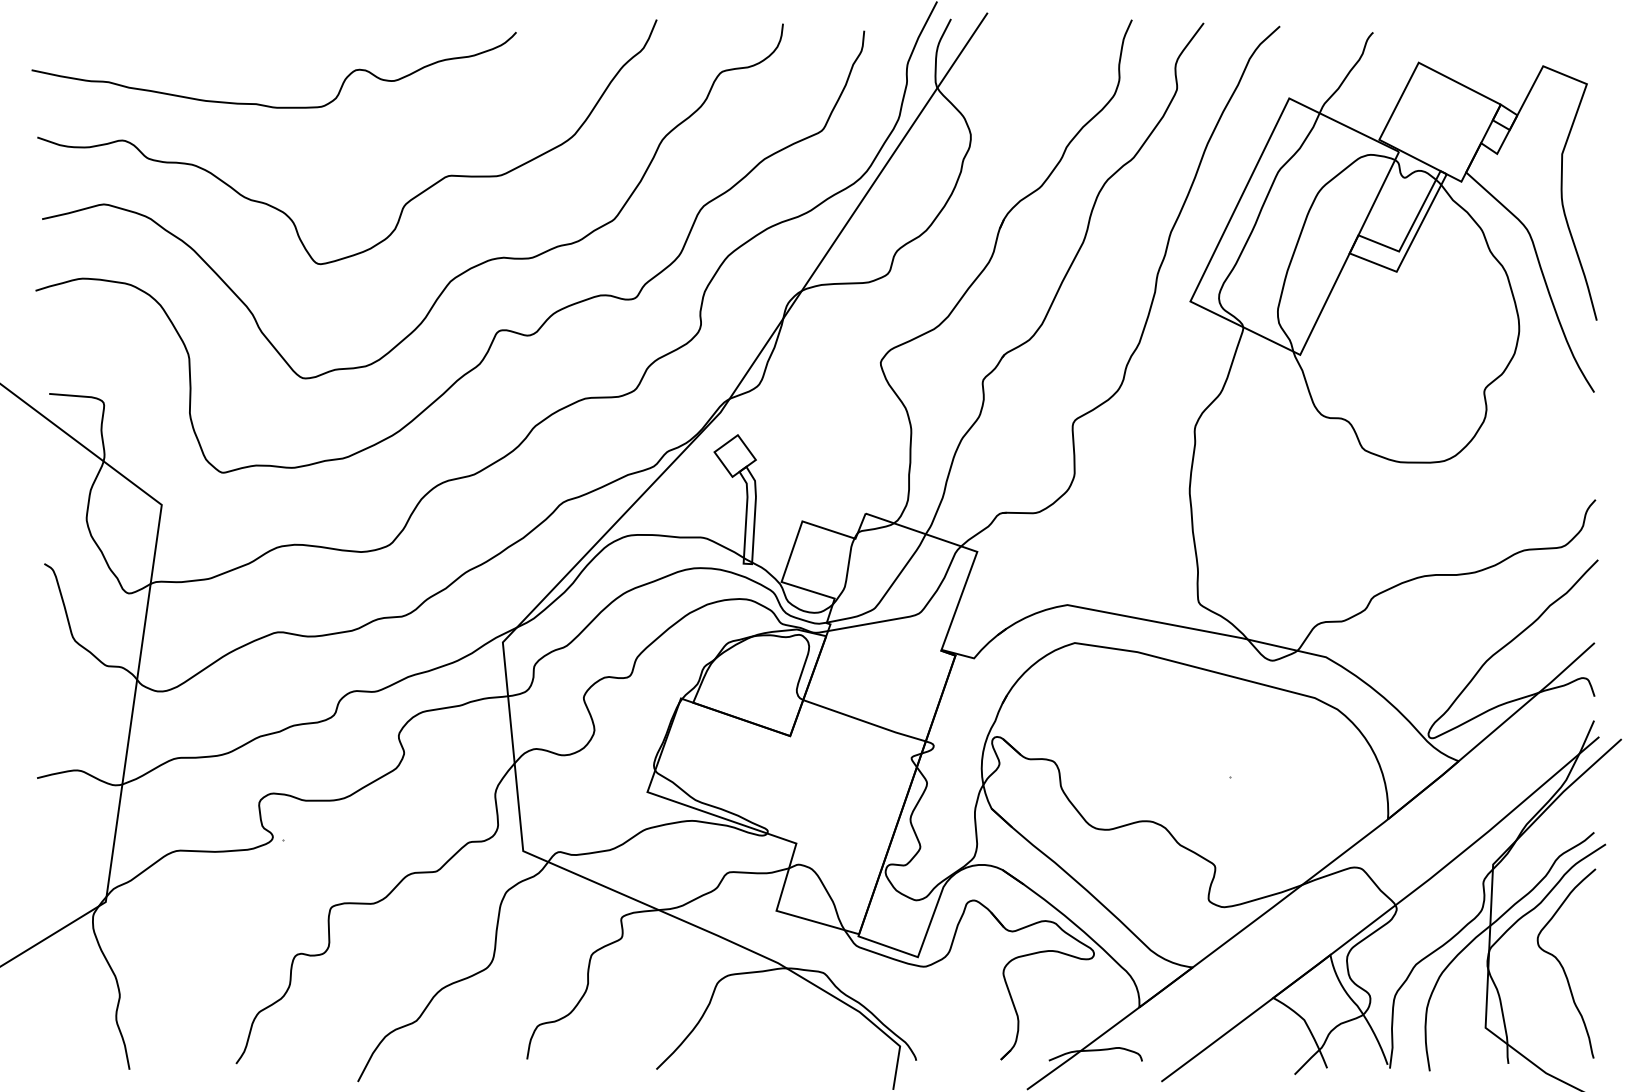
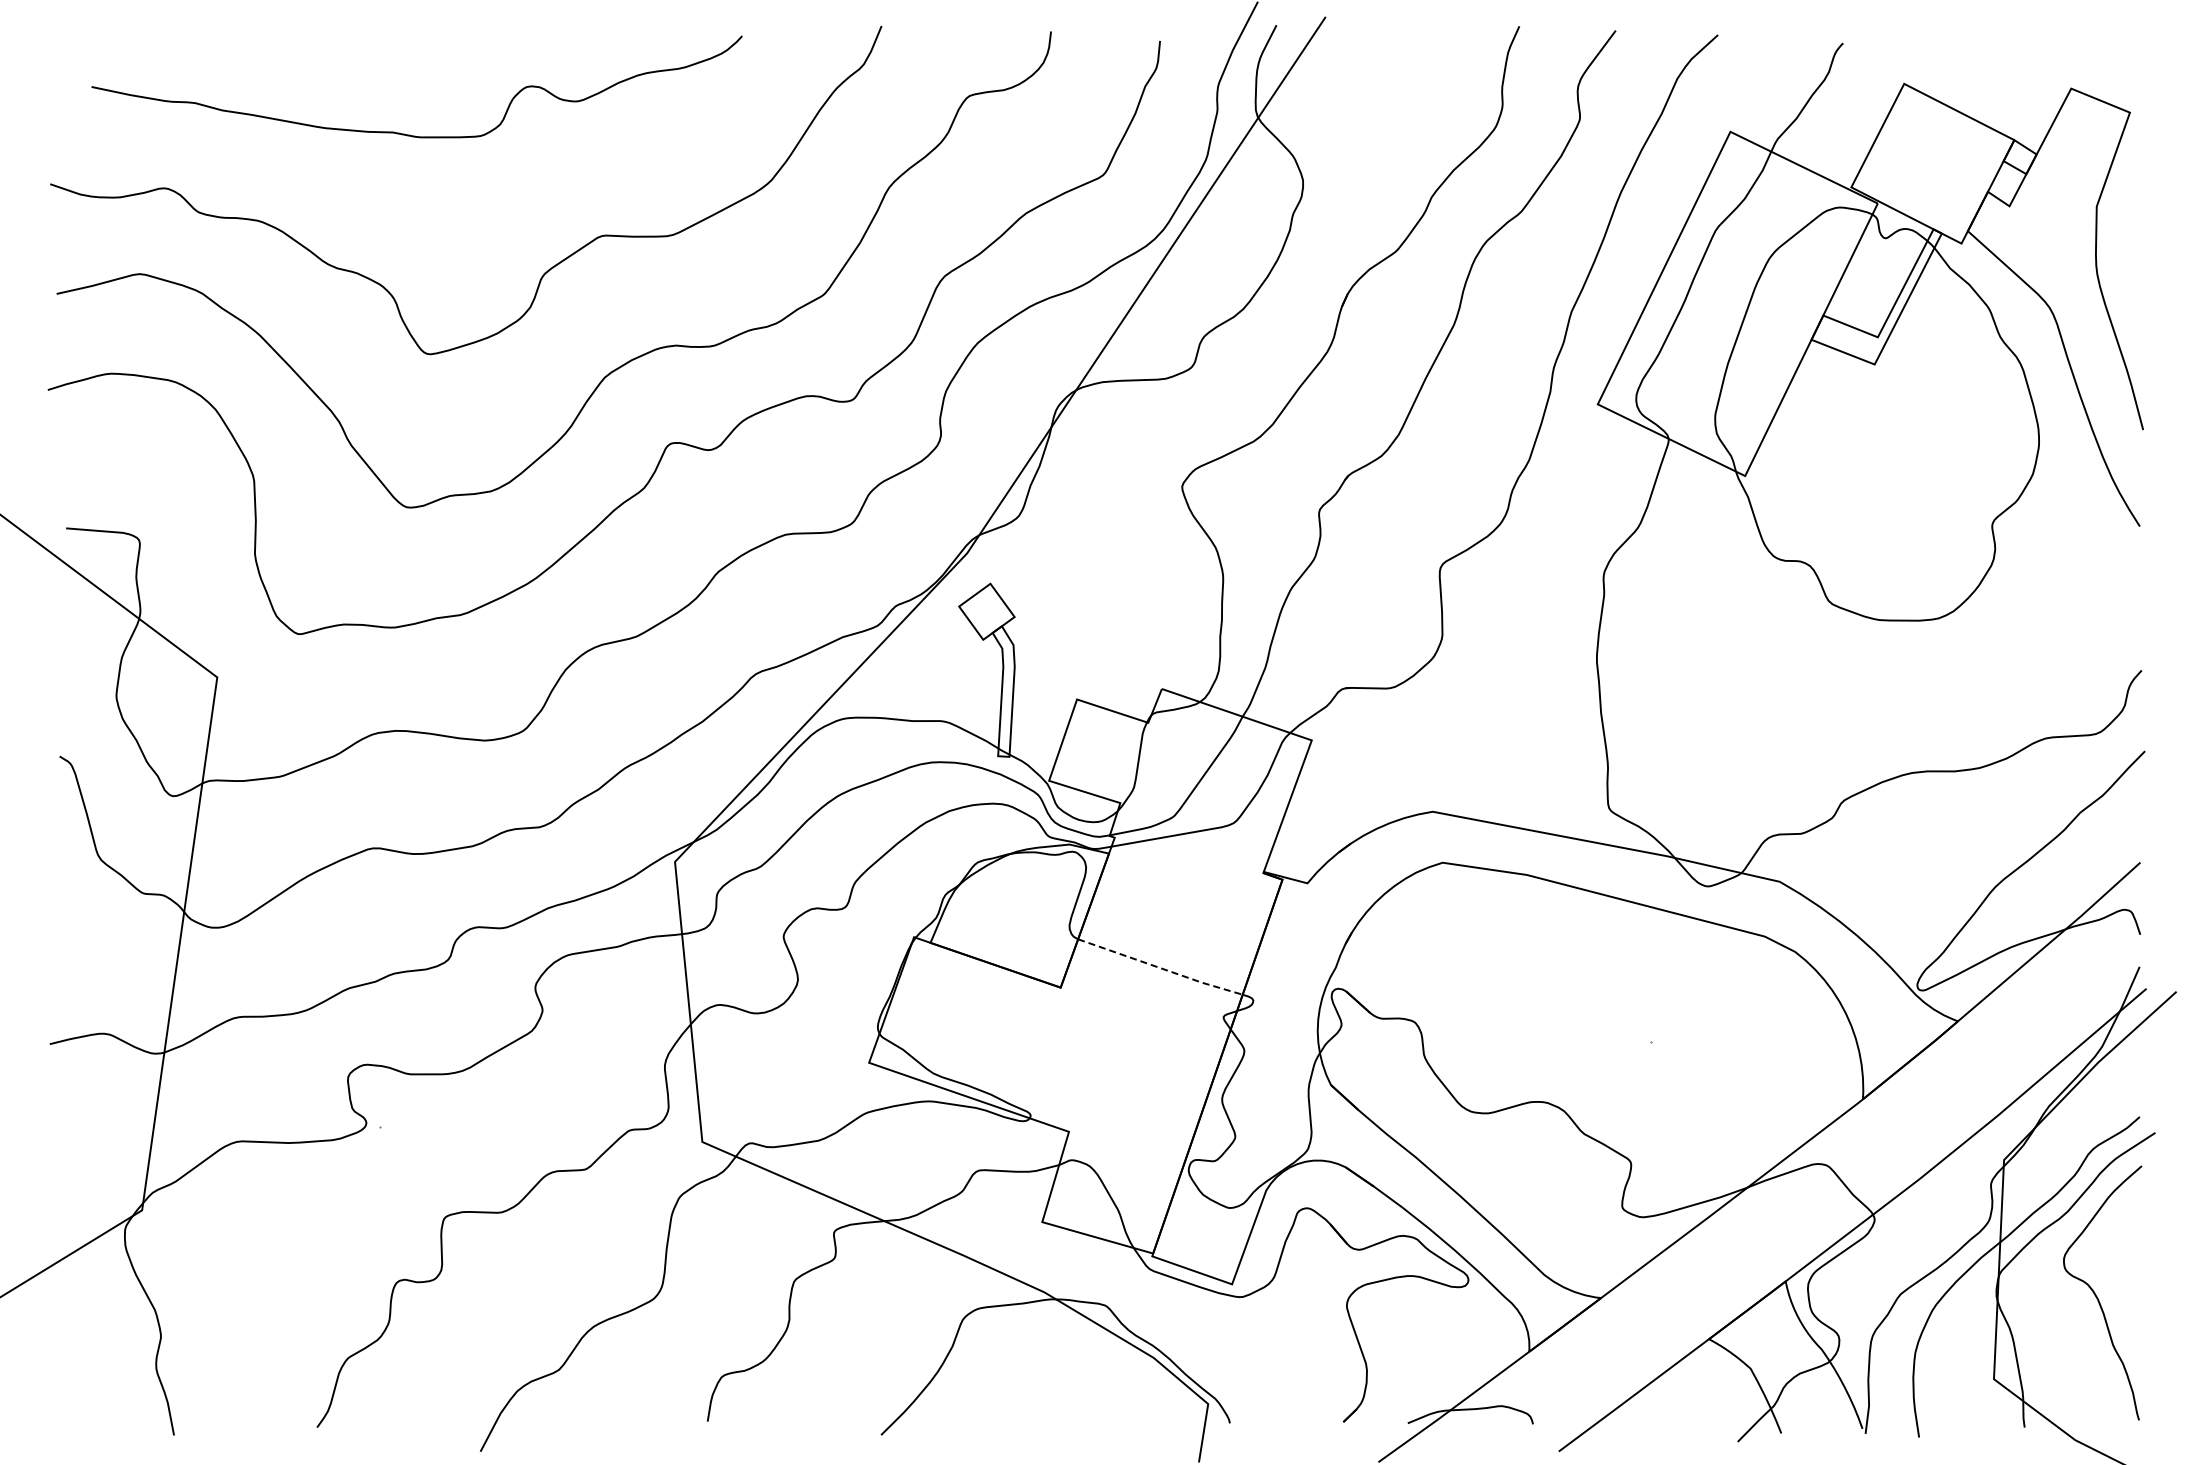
curve: (264, 104) -> (404, 133), moved
line: (864, 721) -> (1160, 968), solid -> dashed

